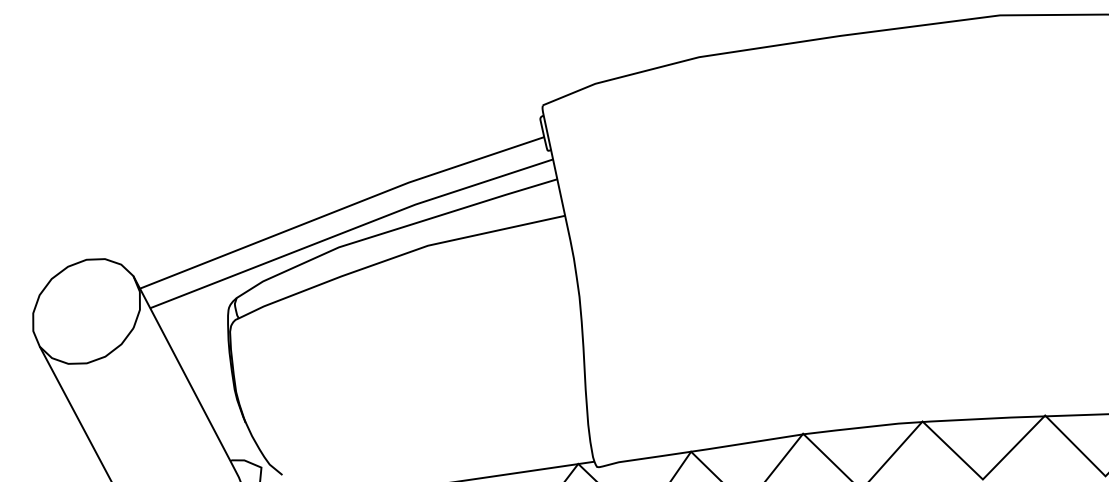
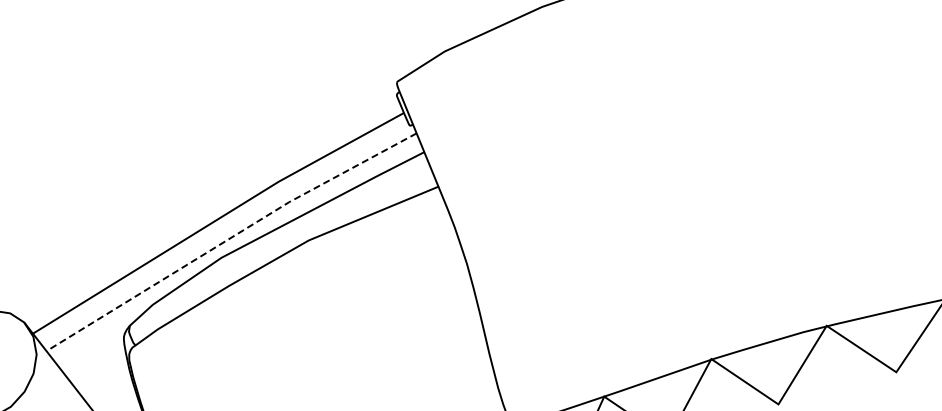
line: (350, 230) -> (229, 239), solid -> dashed

